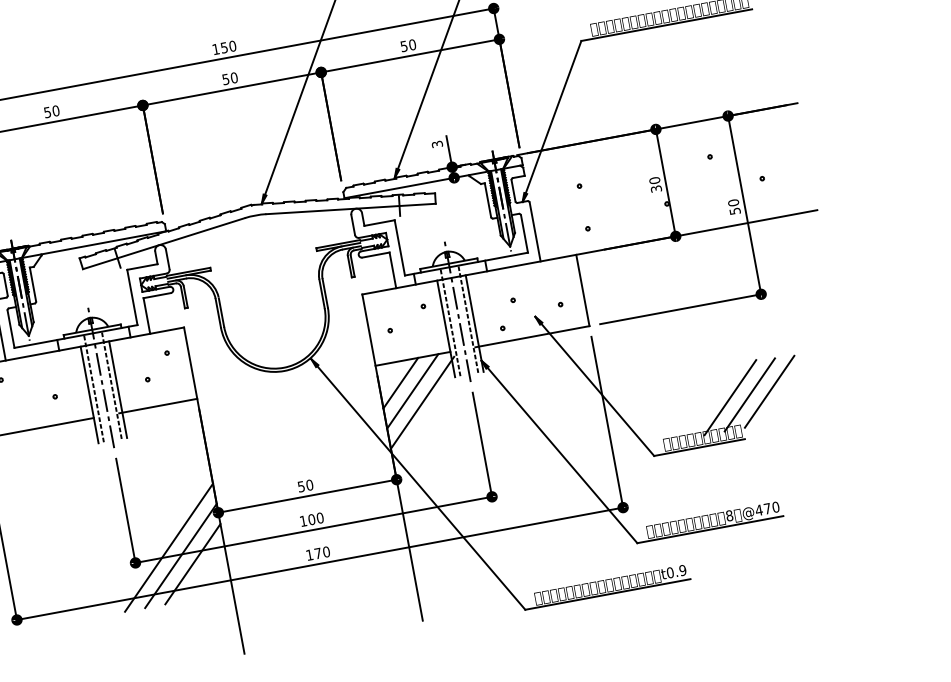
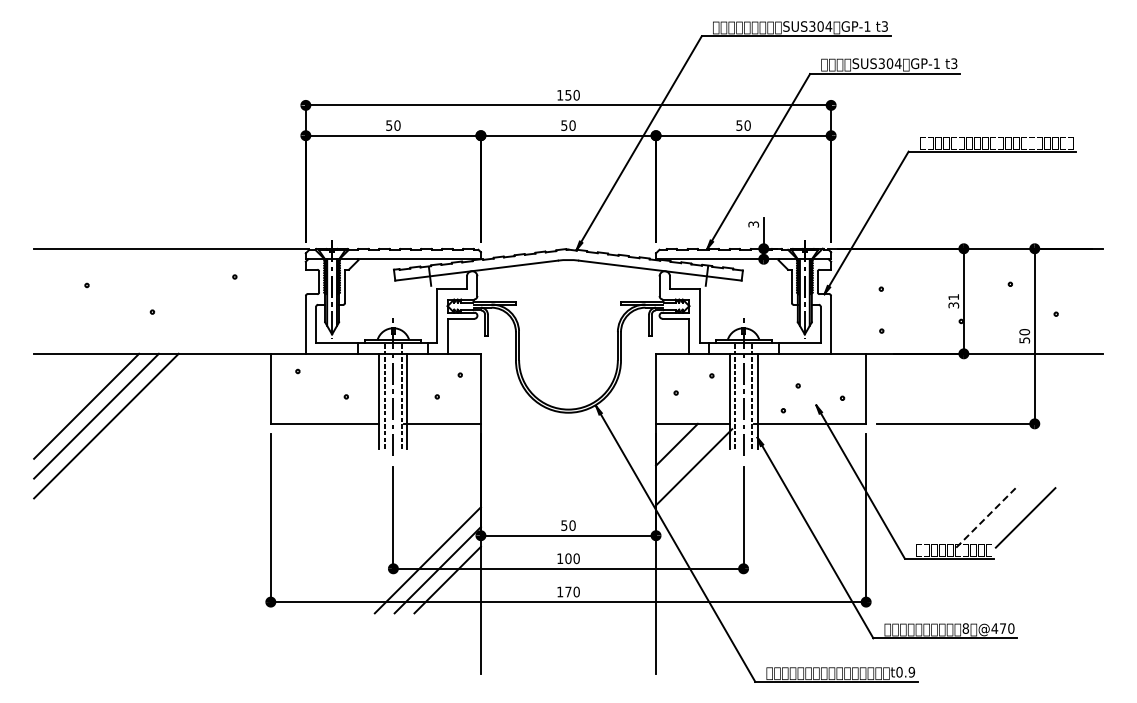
text: (654, 181) -> (953, 297), 30 -> 31
line: (412, 391) -> (686, 454), removed
line: (750, 395) -> (1006, 517), removed
line: (730, 397) -> (987, 516), solid -> dashed

